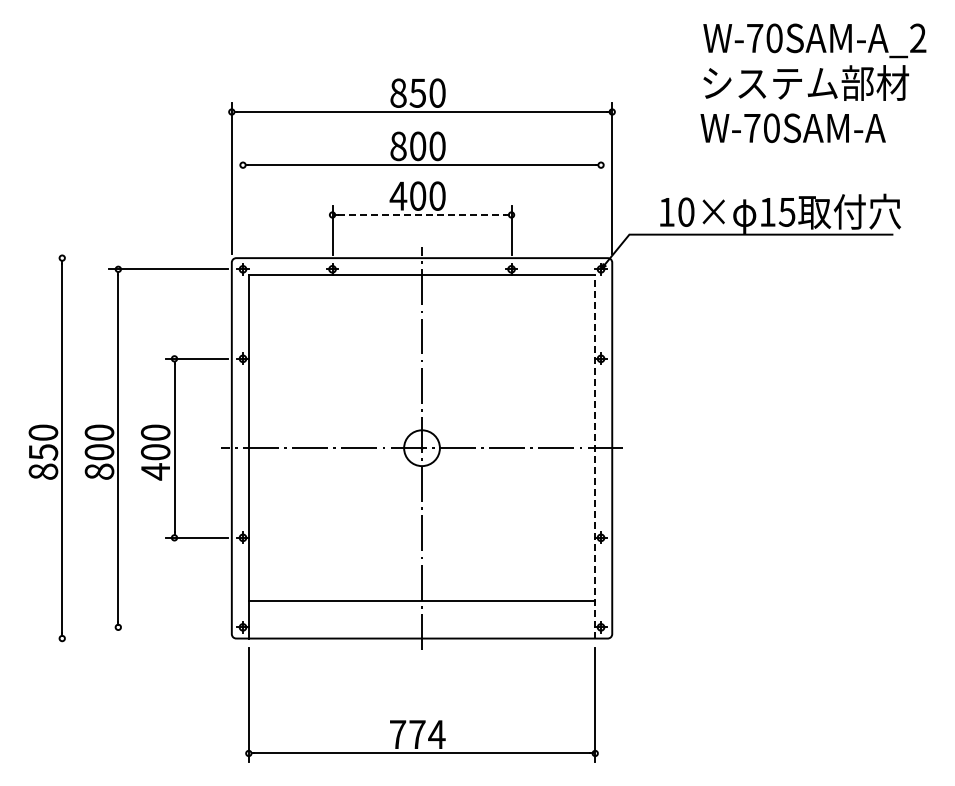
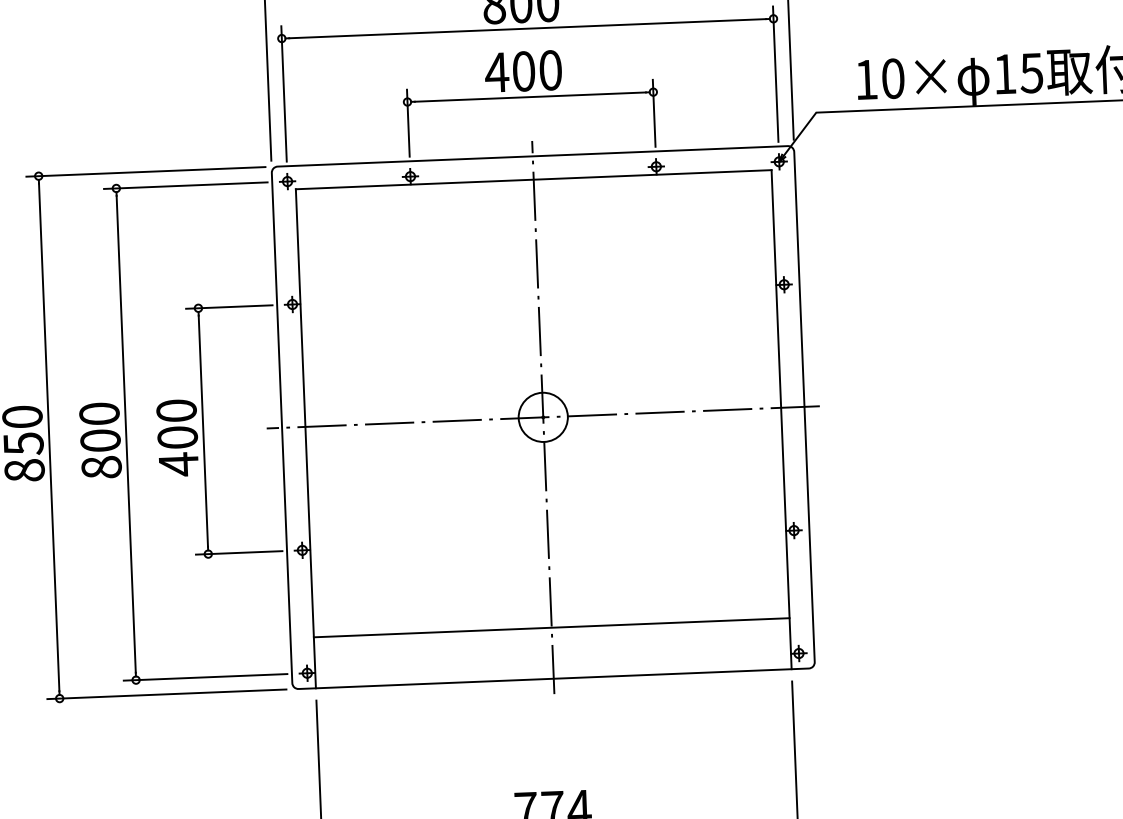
line: (243, 205) -> (284, 93), added
line: (601, 205) -> (776, 74), added
line: (422, 215) -> (531, 97), dashed -> solid
line: (140, 258) -> (146, 172), added
line: (595, 456) -> (781, 419), dashed -> solid
line: (168, 627) -> (204, 677), added
line: (140, 638) -> (167, 694), added

